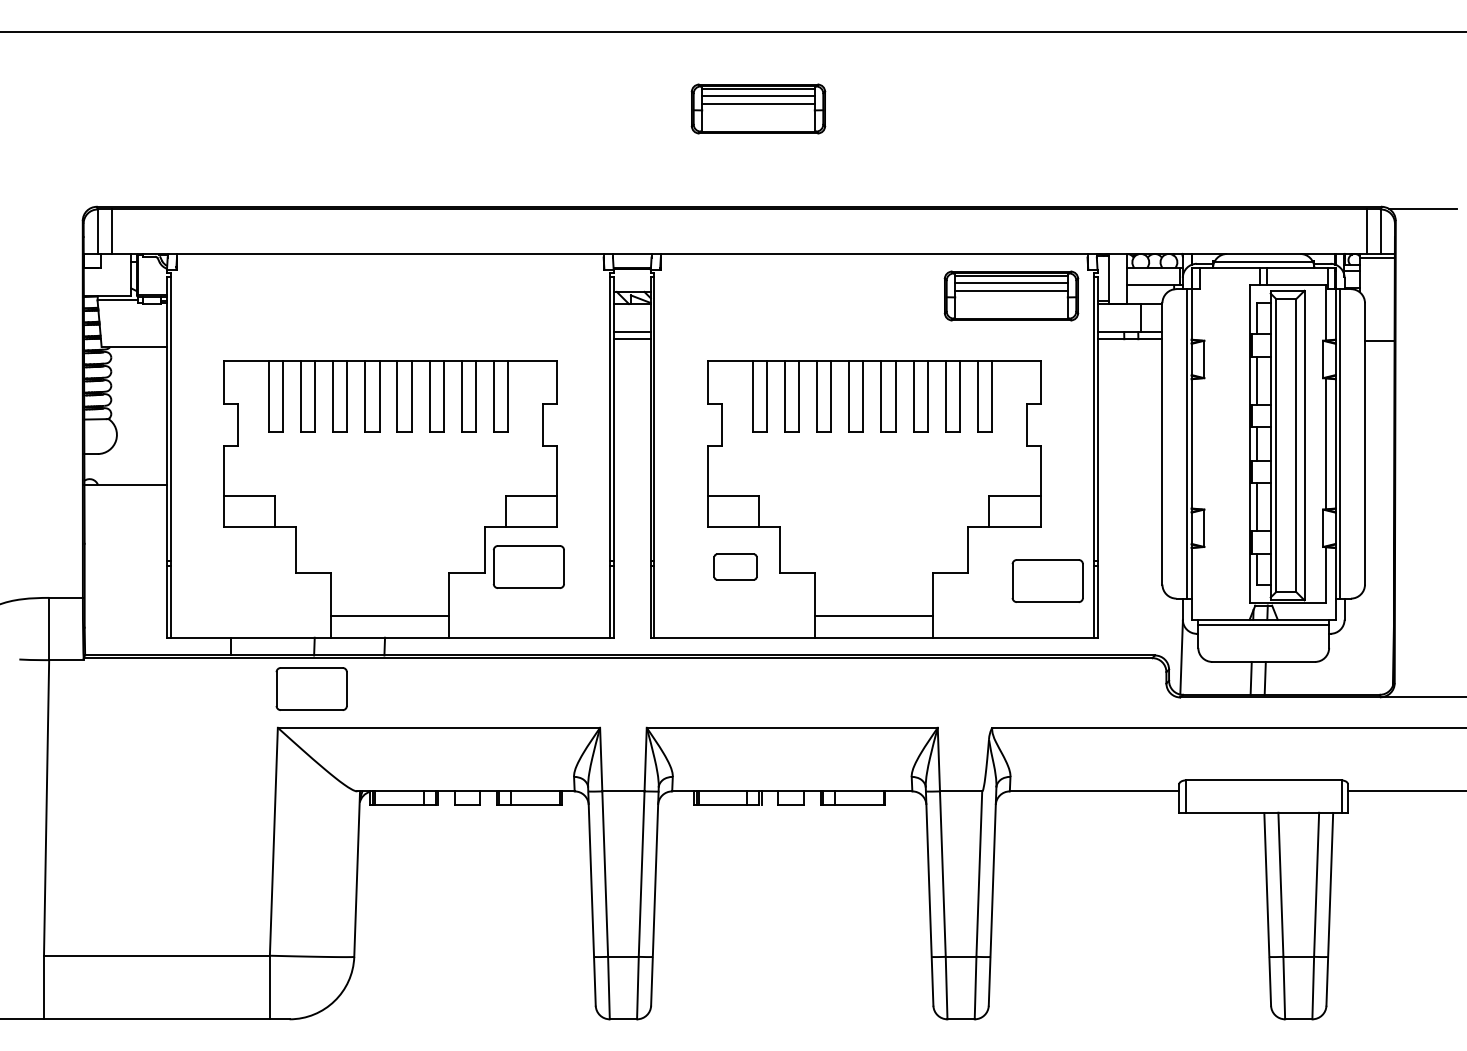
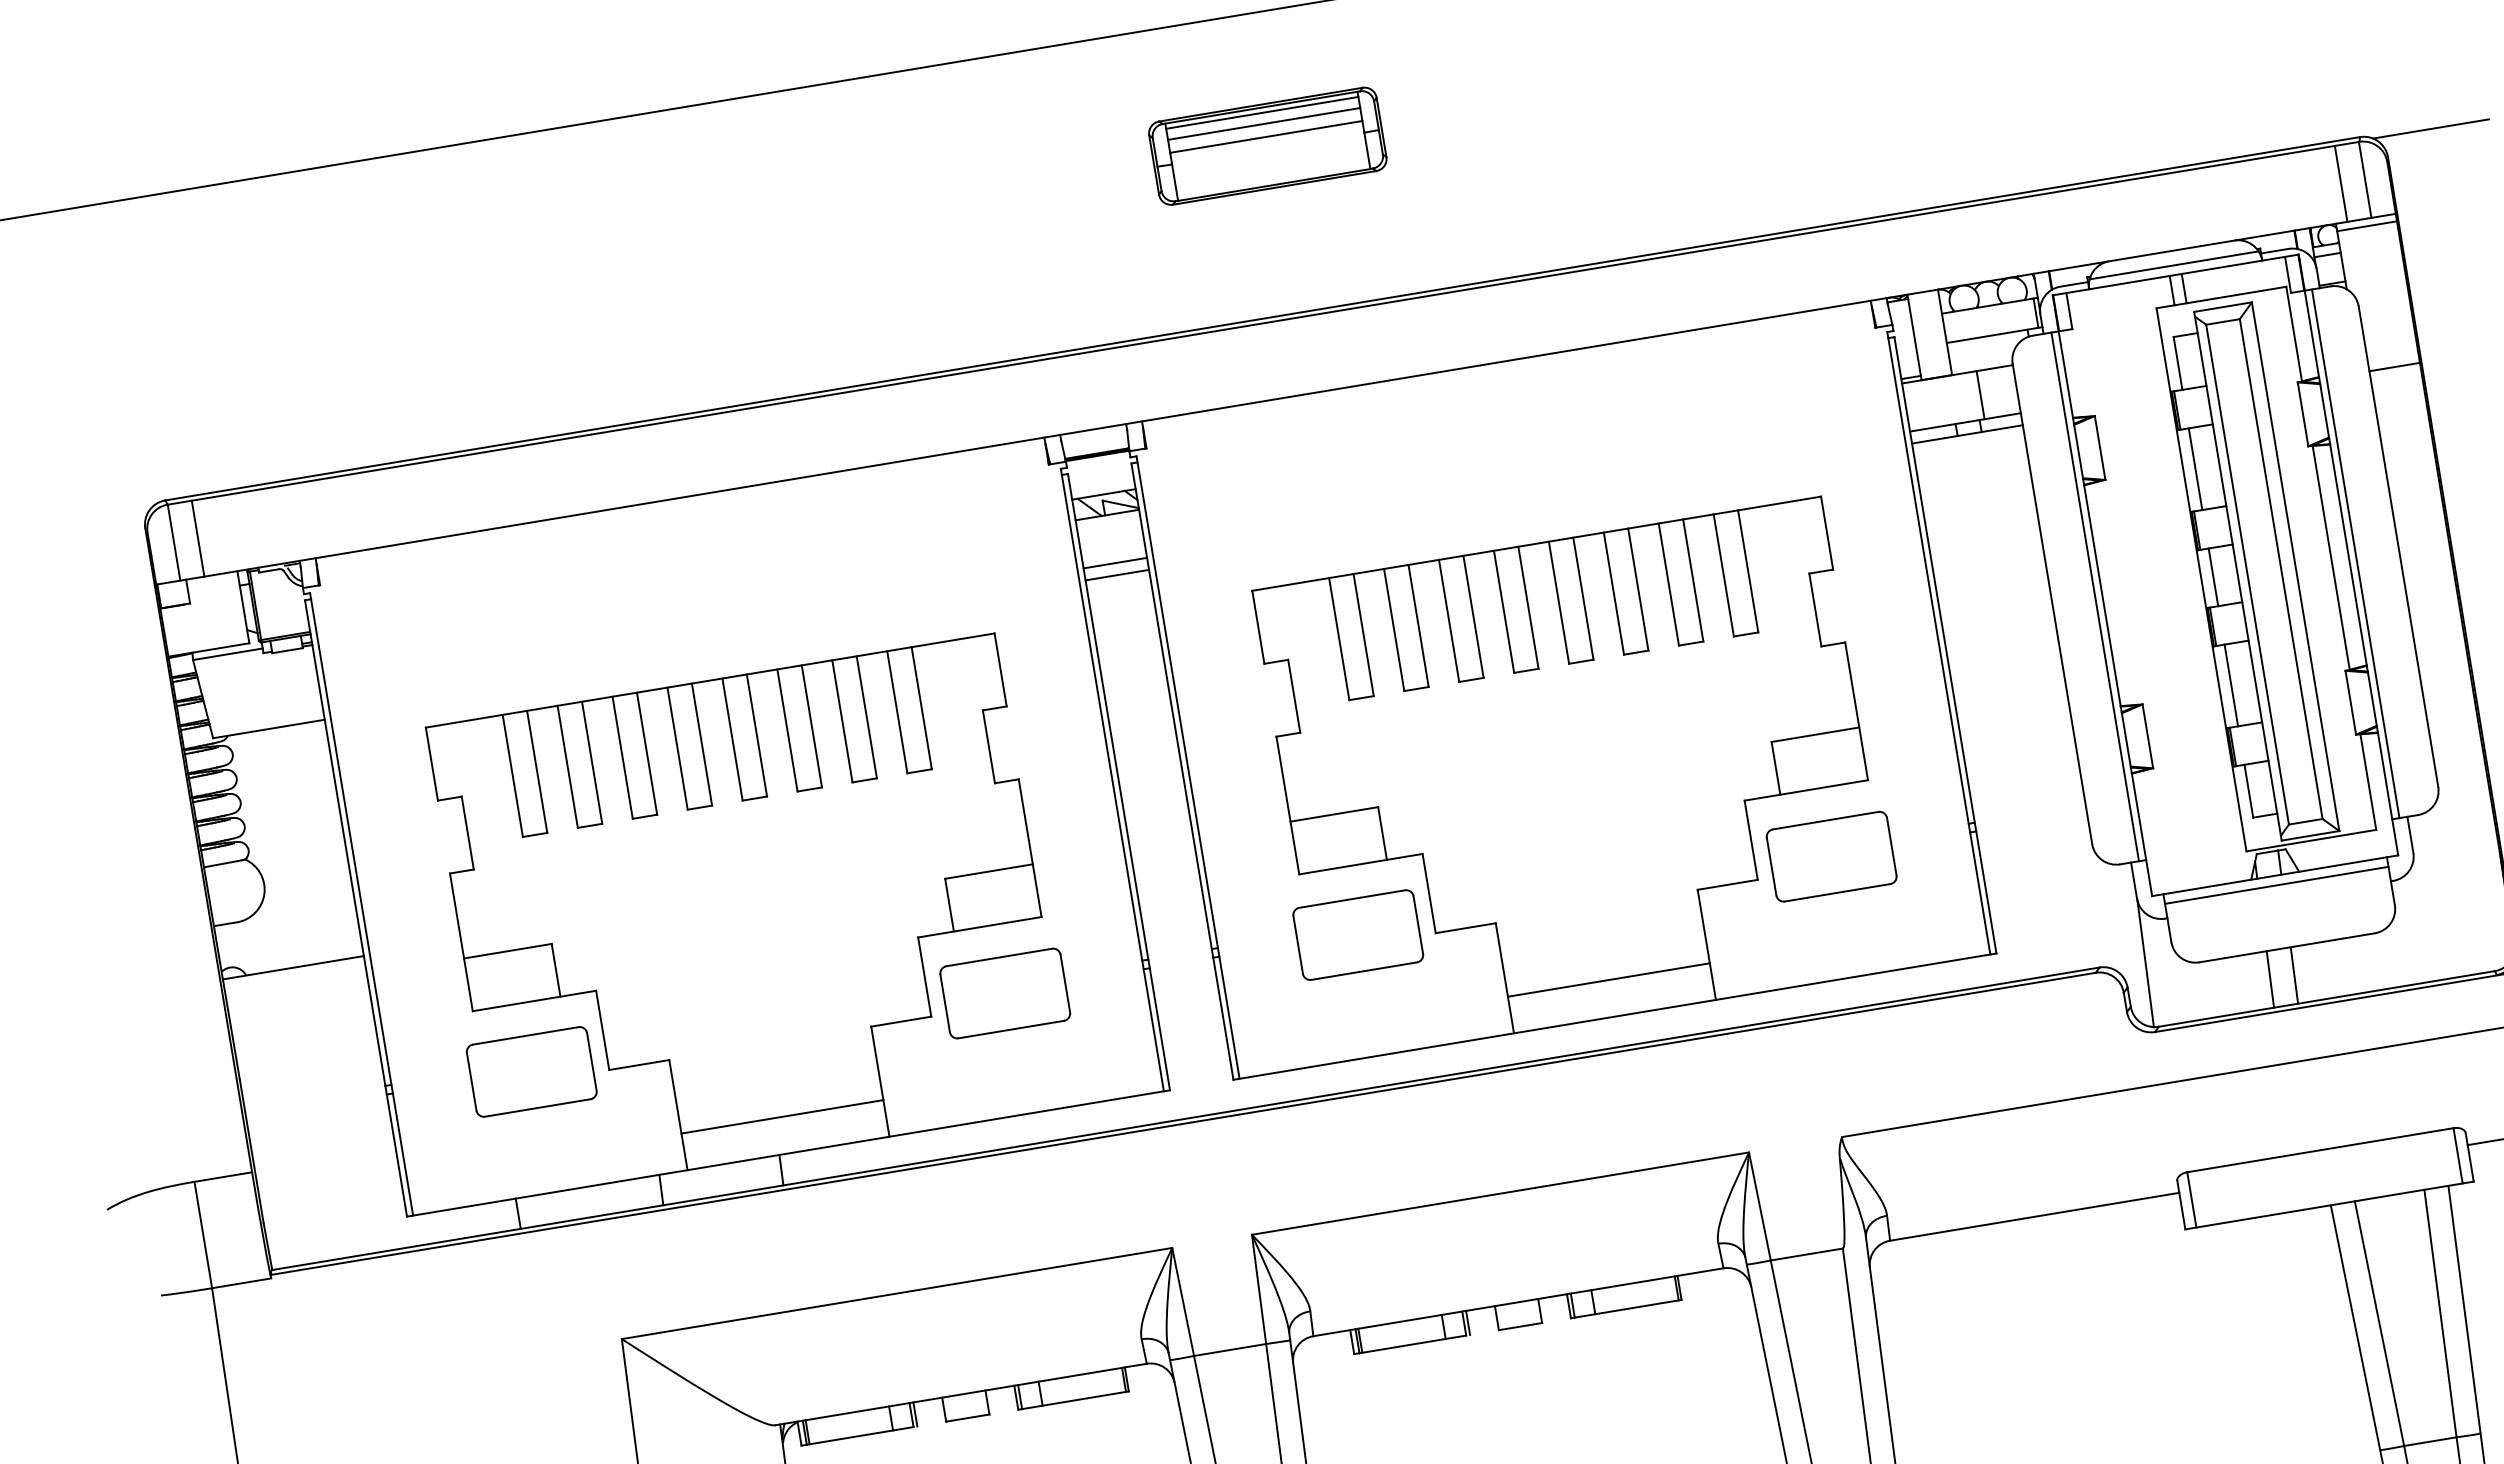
part: (1011, 295) -> (1752, 393), removed
part: (735, 566) -> (1357, 934), size x1.67
part: (1047, 580) -> (1831, 855), moved
part: (311, 688) -> (531, 1071), moved

